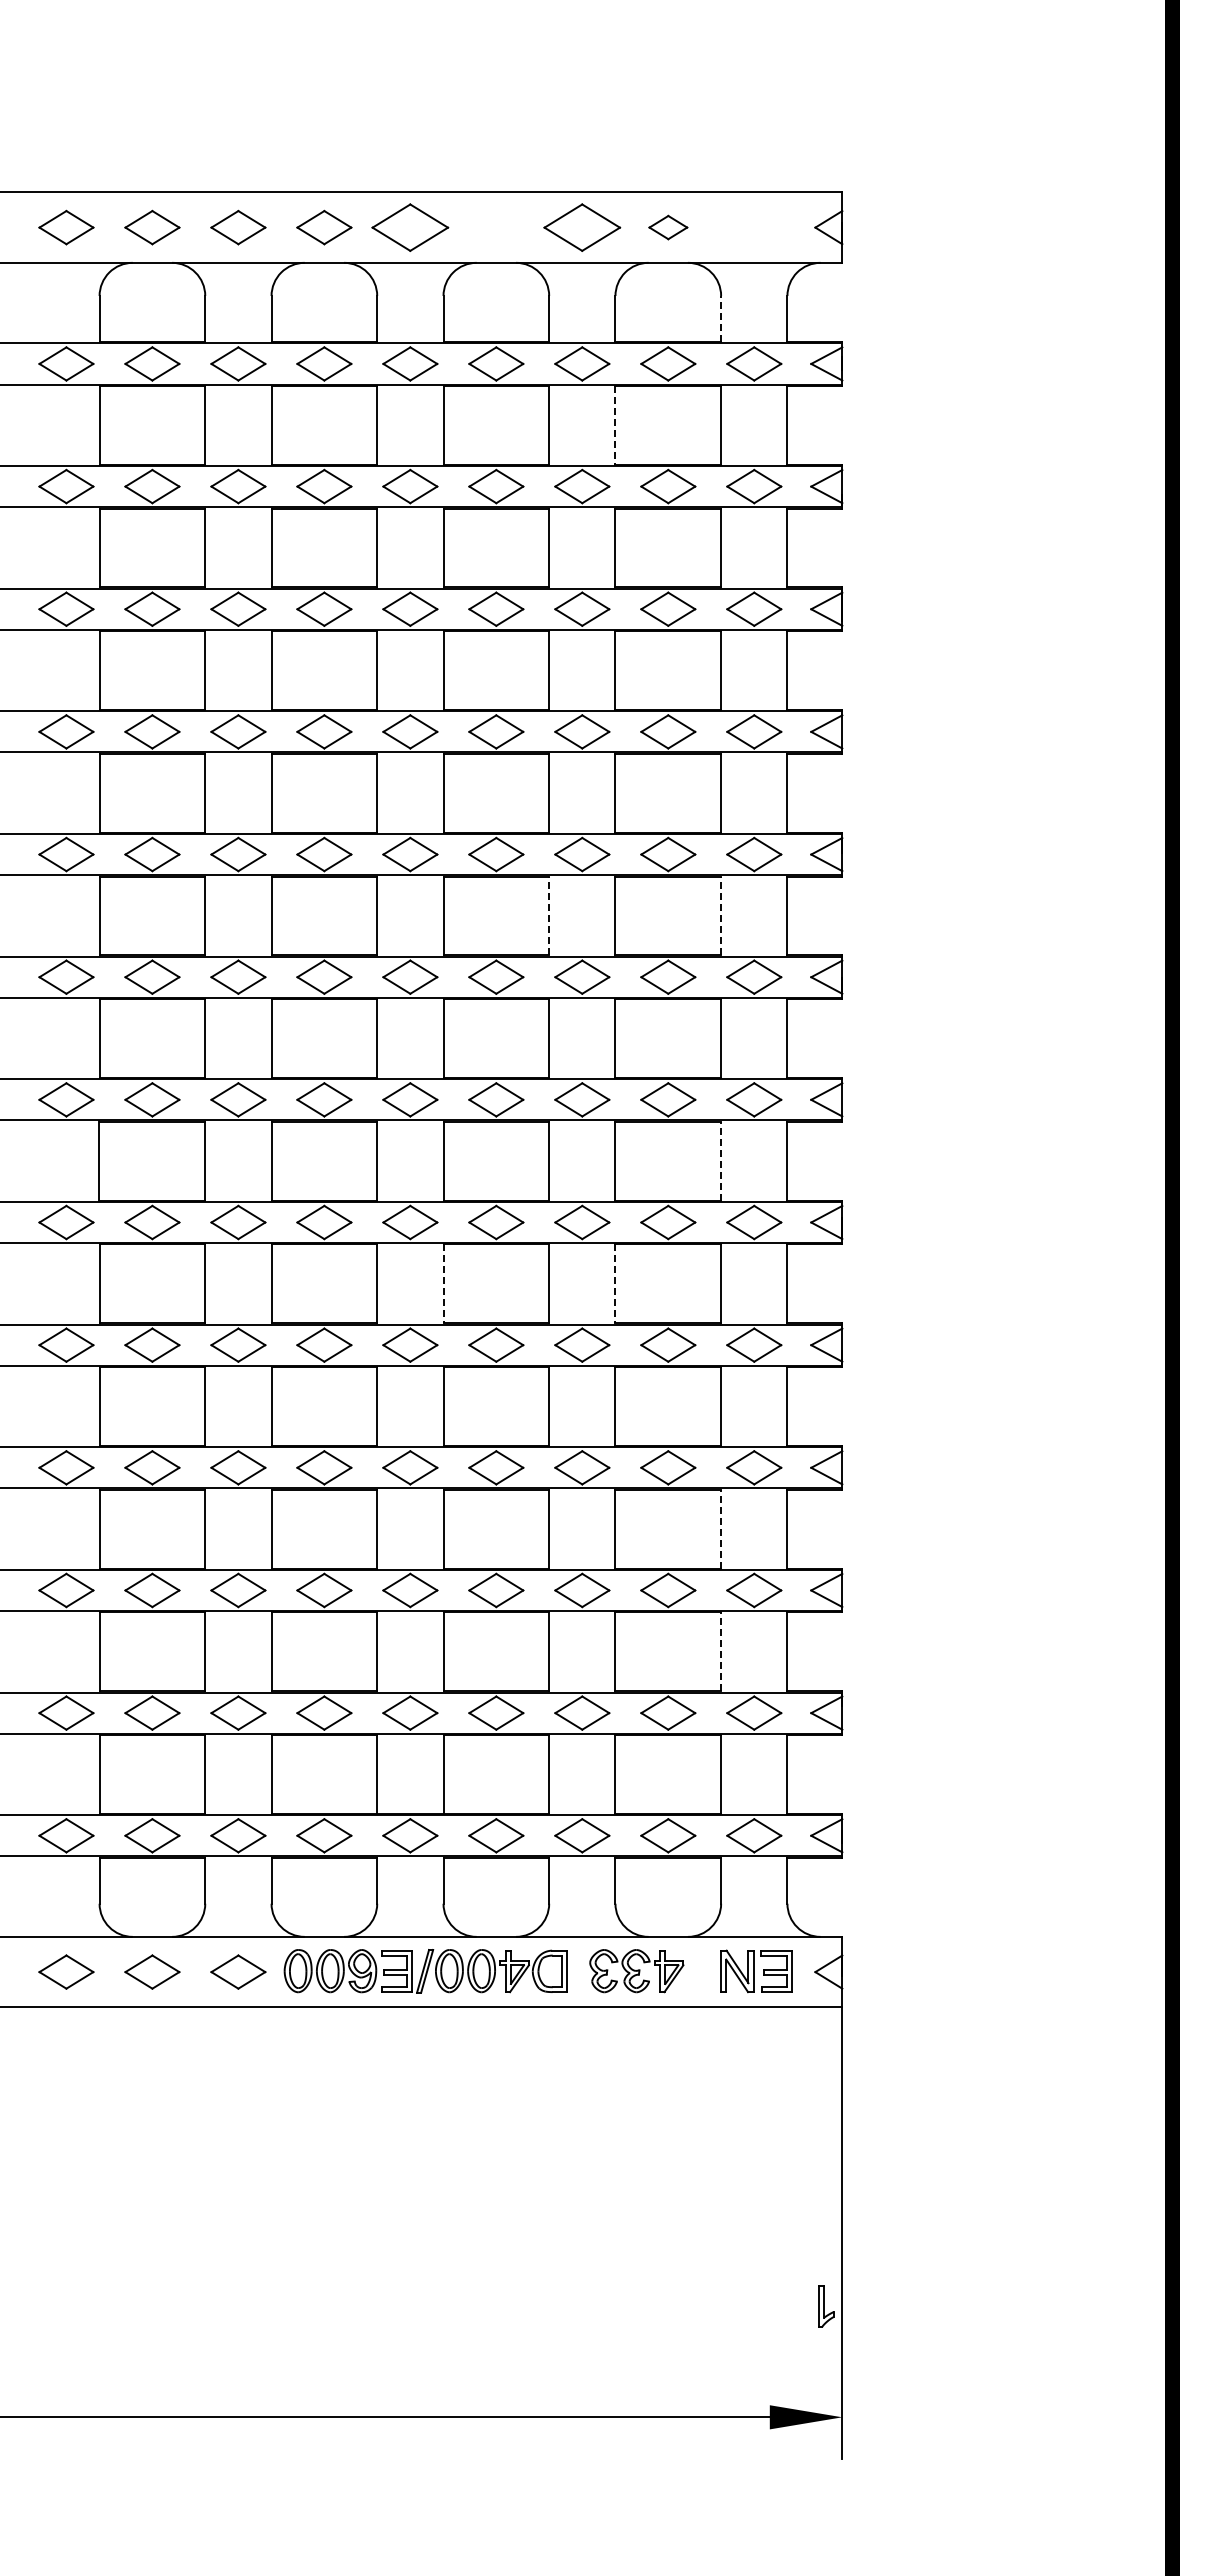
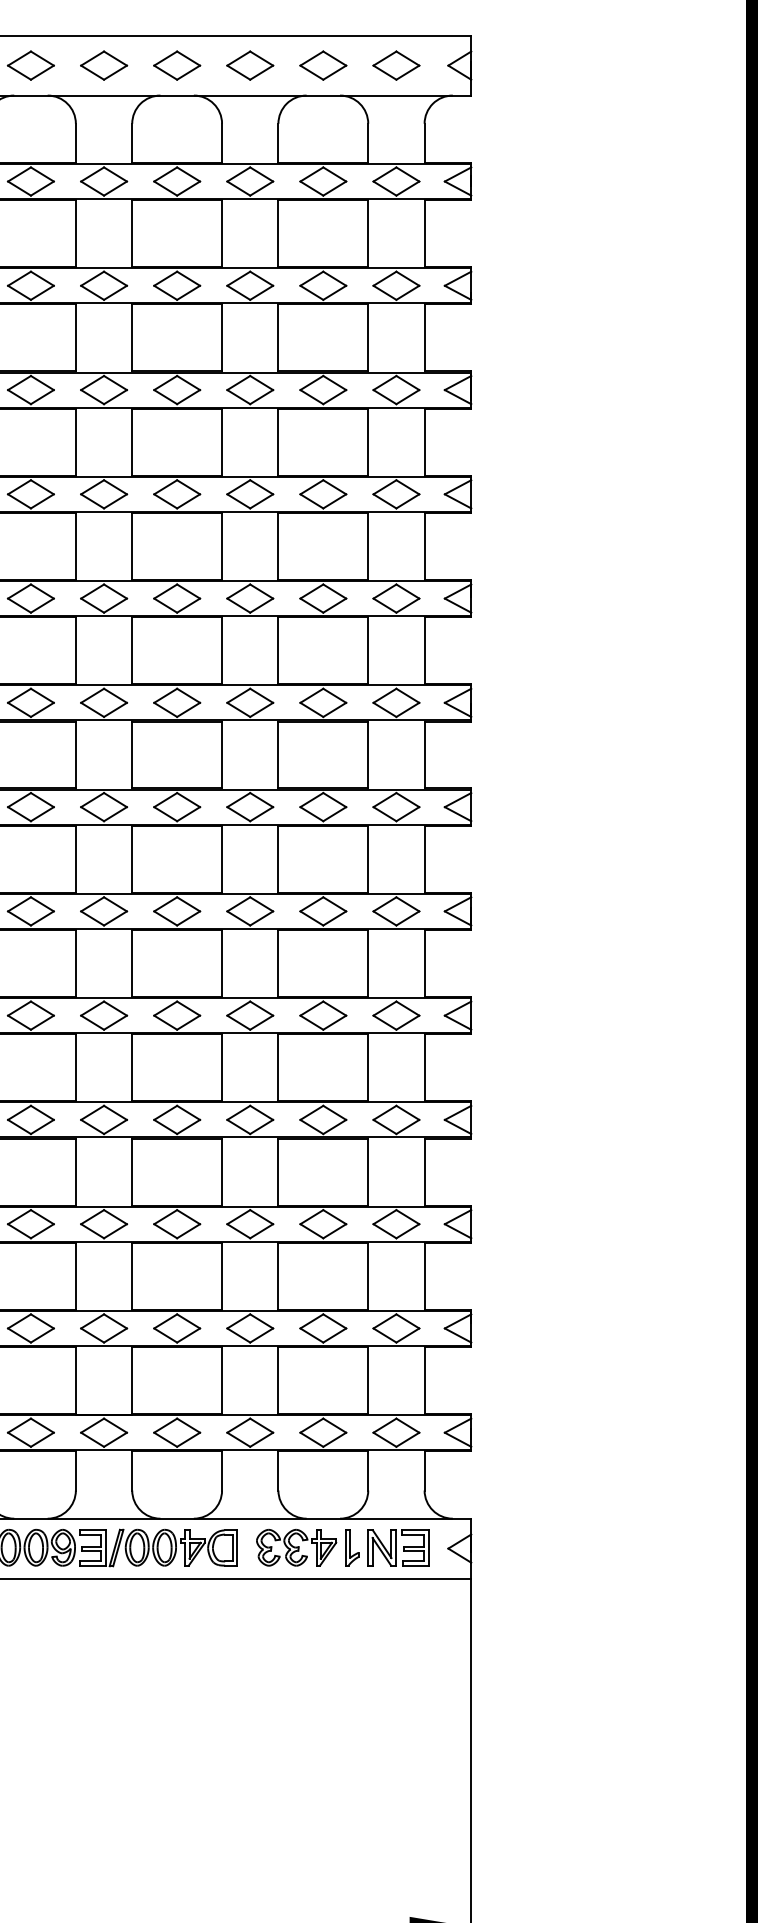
part: (410, 227) -> (104, 65), size x0.71
part: (496, 227) -> (177, 65), added
part: (582, 227) -> (250, 65), size x0.71
part: (668, 227) -> (323, 65), size x1.43
part: (754, 227) -> (396, 65), added
line: (721, 319) -> (368, 143), dashed -> solid
line: (615, 425) -> (278, 233), dashed -> solid
line: (549, 915) -> (222, 650), dashed -> solid
line: (721, 915) -> (368, 650), dashed -> solid
line: (721, 1160) -> (368, 858), dashed -> solid
line: (443, 1284) -> (132, 964), dashed -> solid
line: (615, 1284) -> (278, 964), dashed -> solid
line: (721, 1528) -> (368, 1171), dashed -> solid
line: (721, 1651) -> (368, 1276), dashed -> solid
part: (826, 2306) -> (352, 1548), moved

